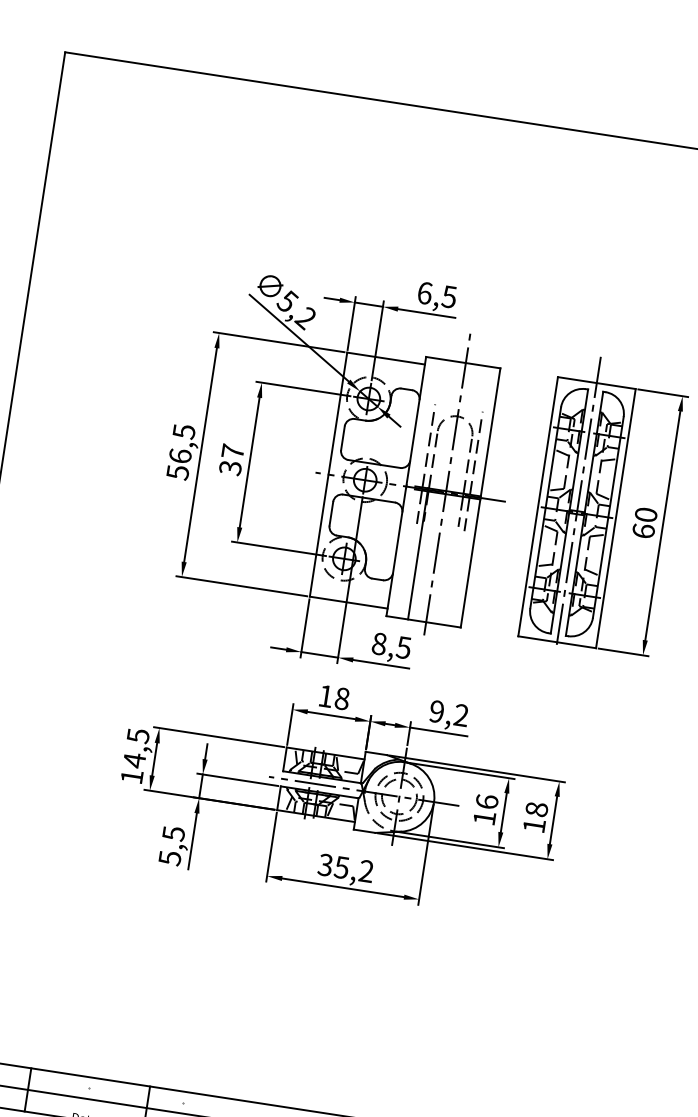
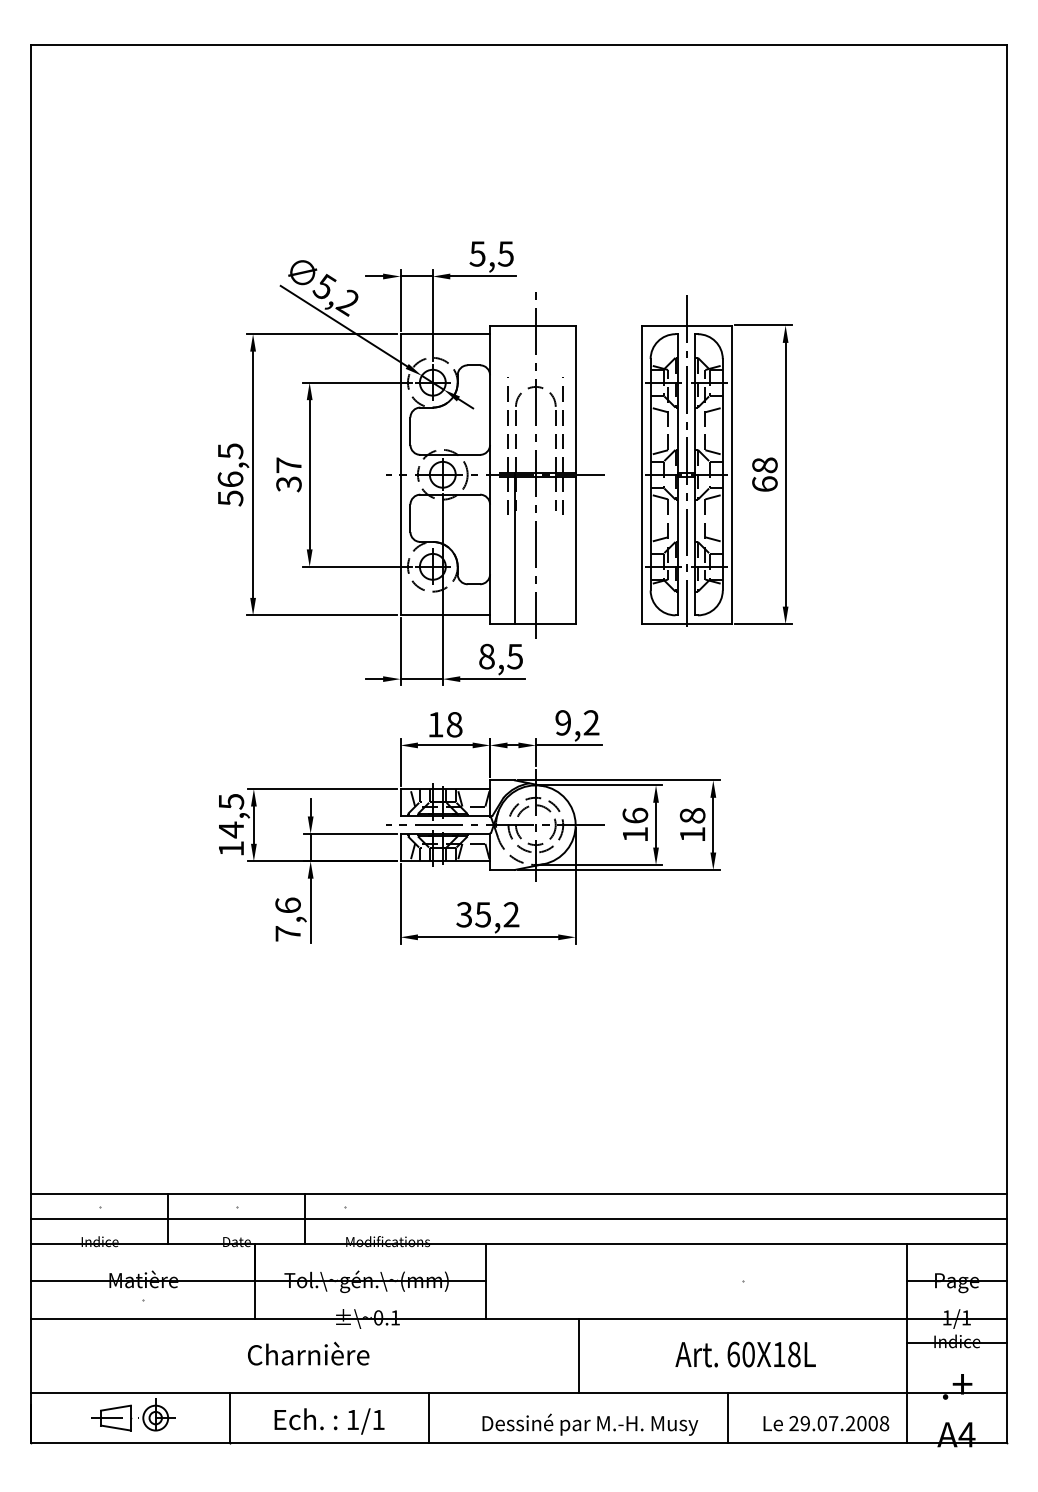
text: (424, 292) -> (477, 253), 6,5 -> 5,5
text: (645, 514) -> (764, 465), 60 -> 68
text: (171, 845) -> (287, 919), 5,5 -> 7,6

